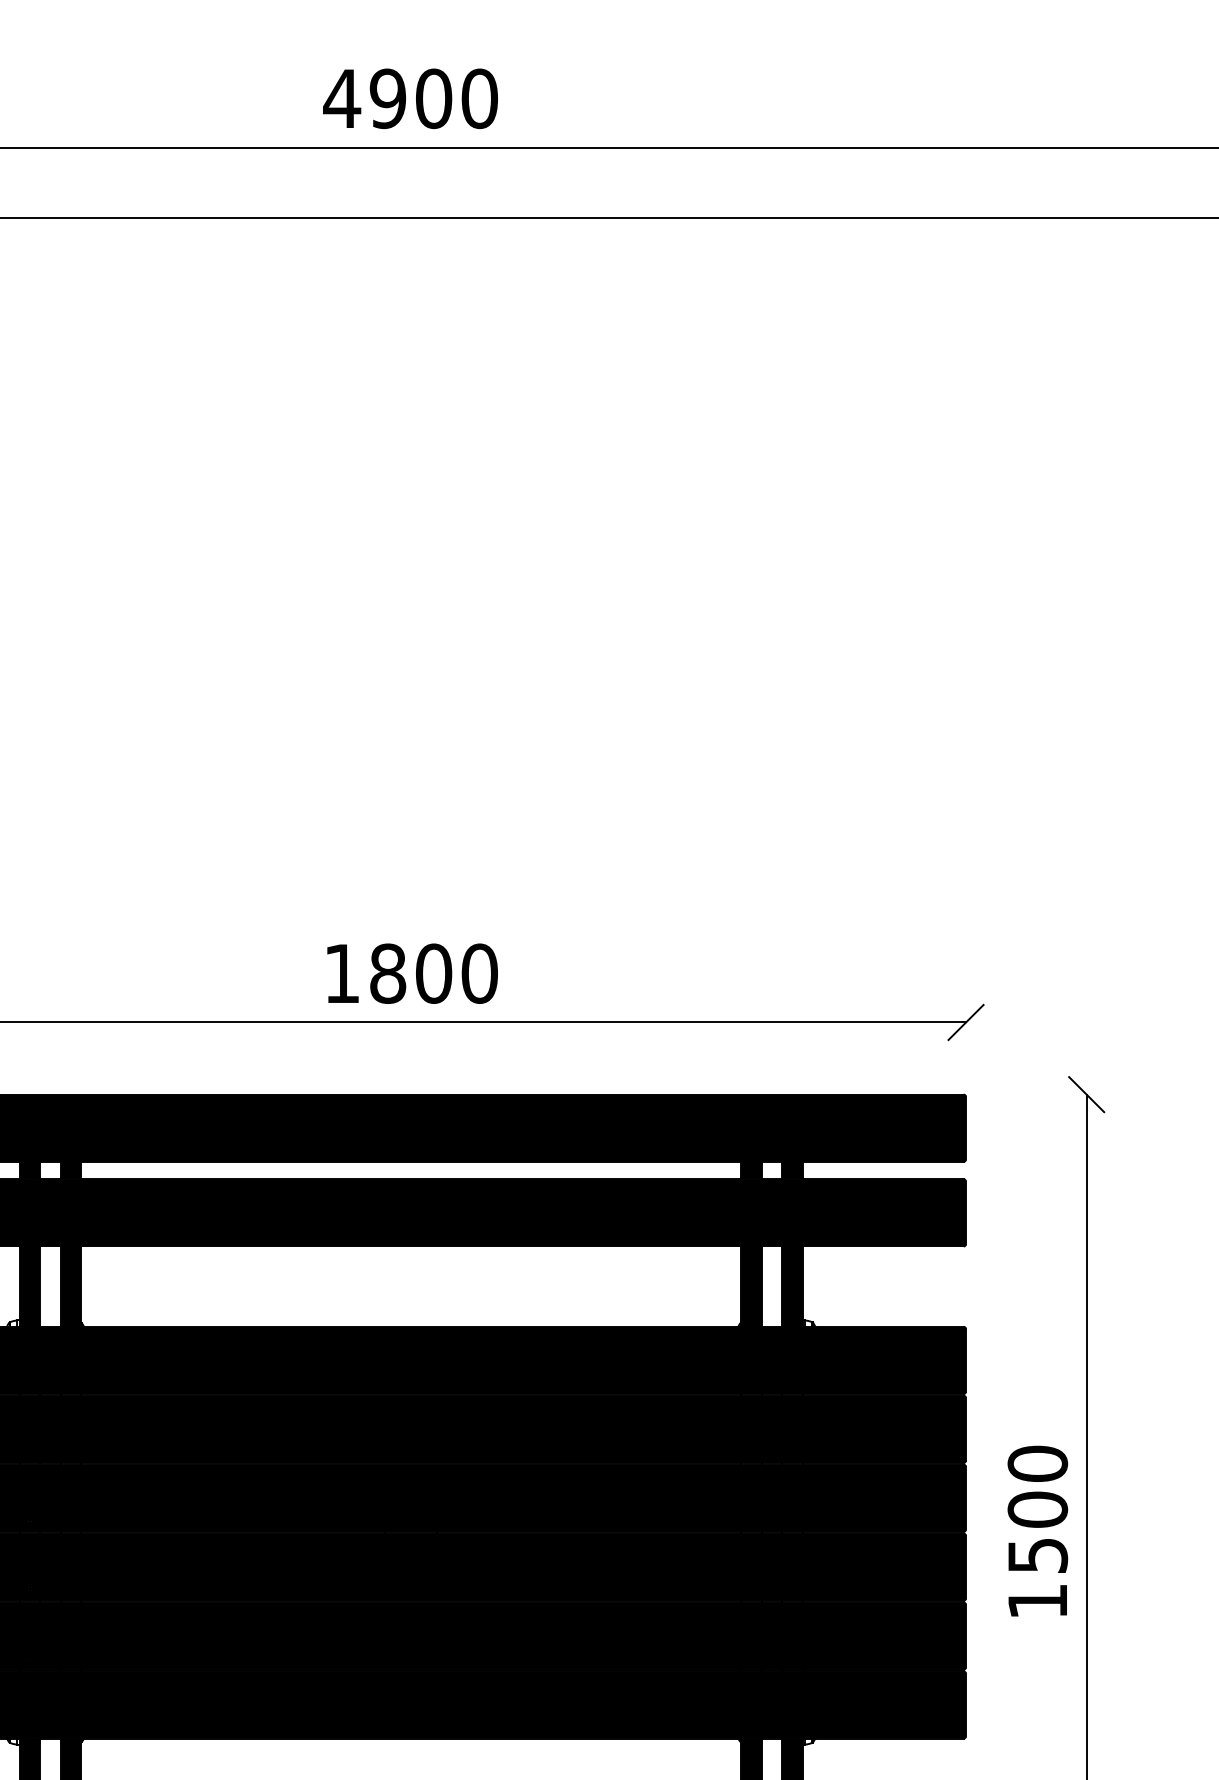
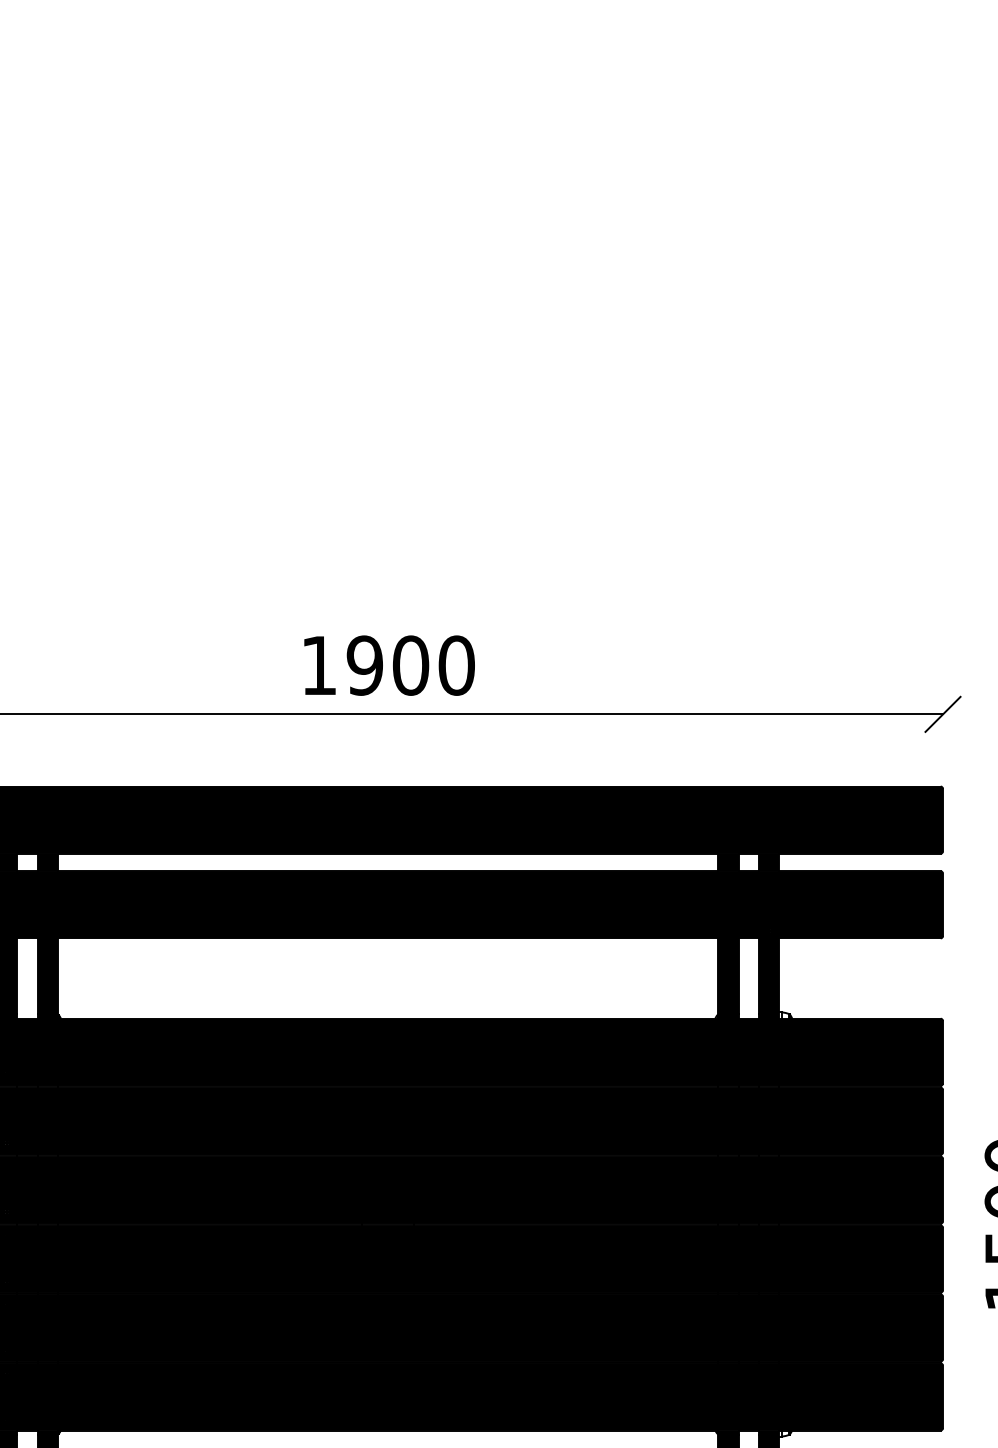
text: (387, 973) -> (364, 665), 1800 -> 1900

